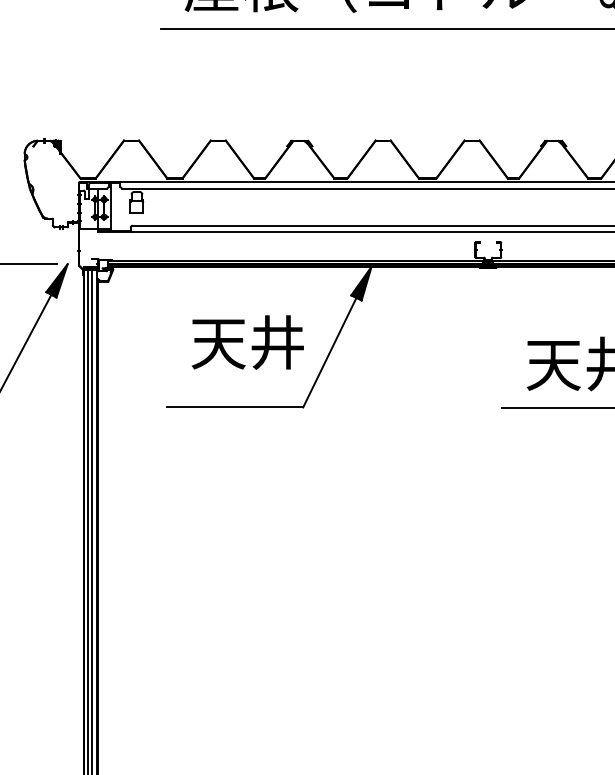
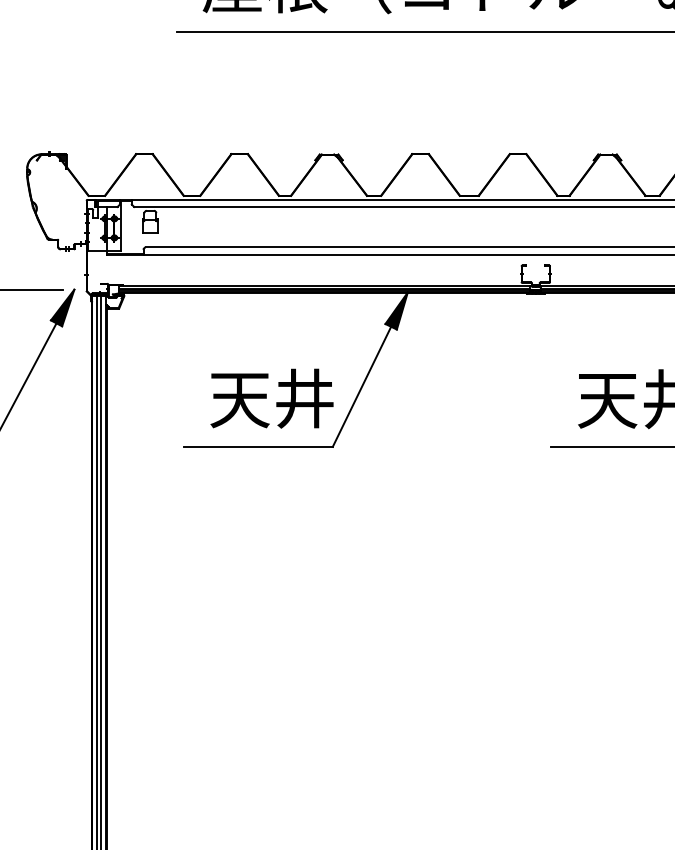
text: (247, 342) -> (271, 398), moved

